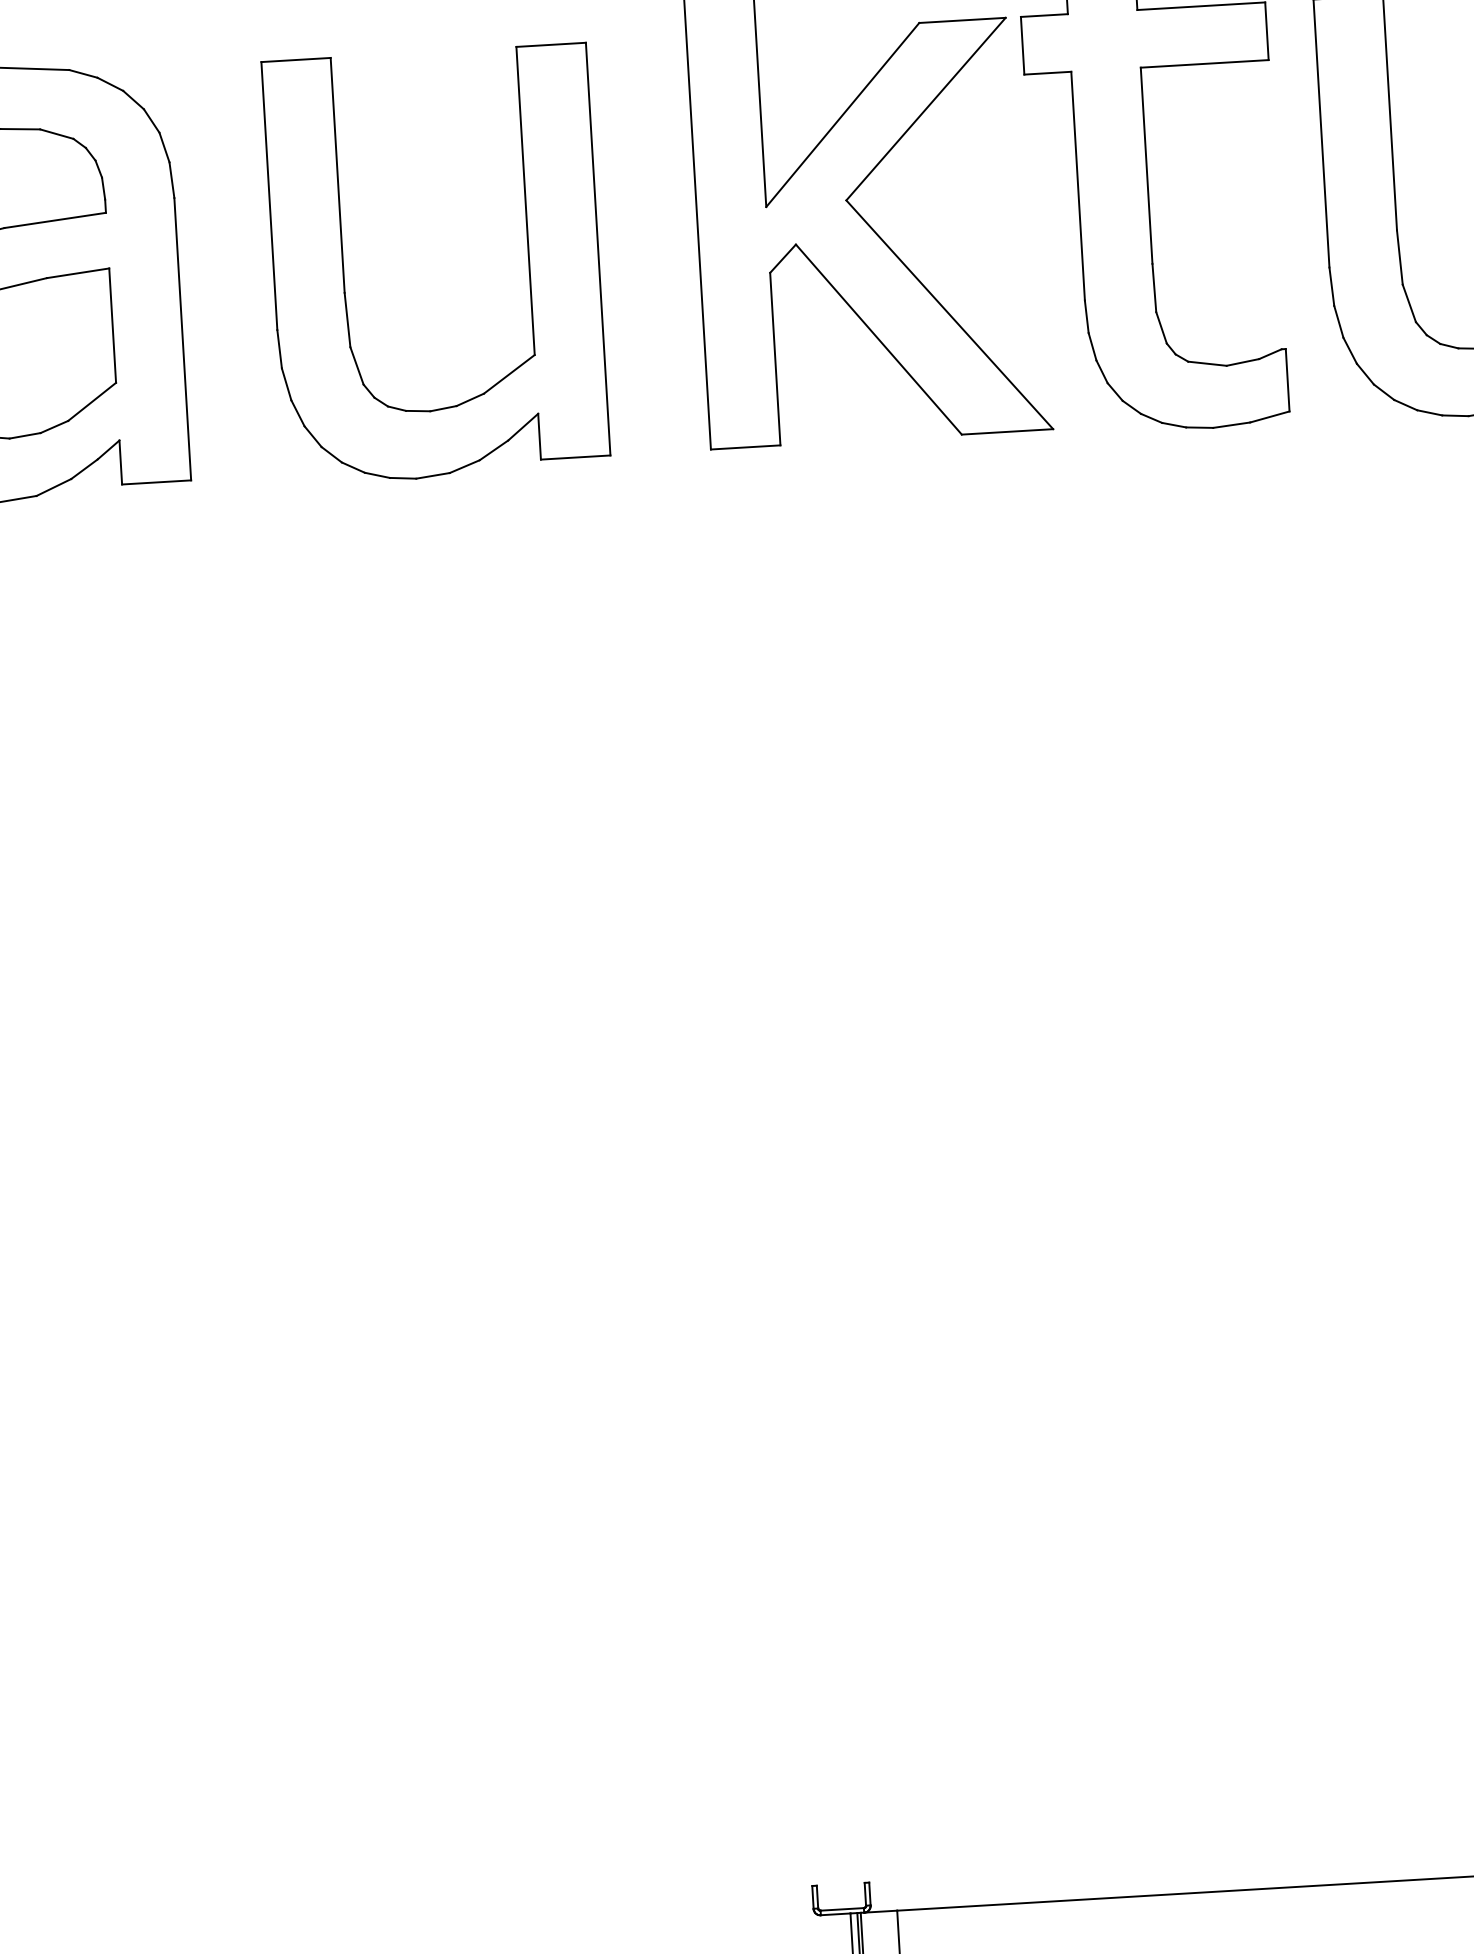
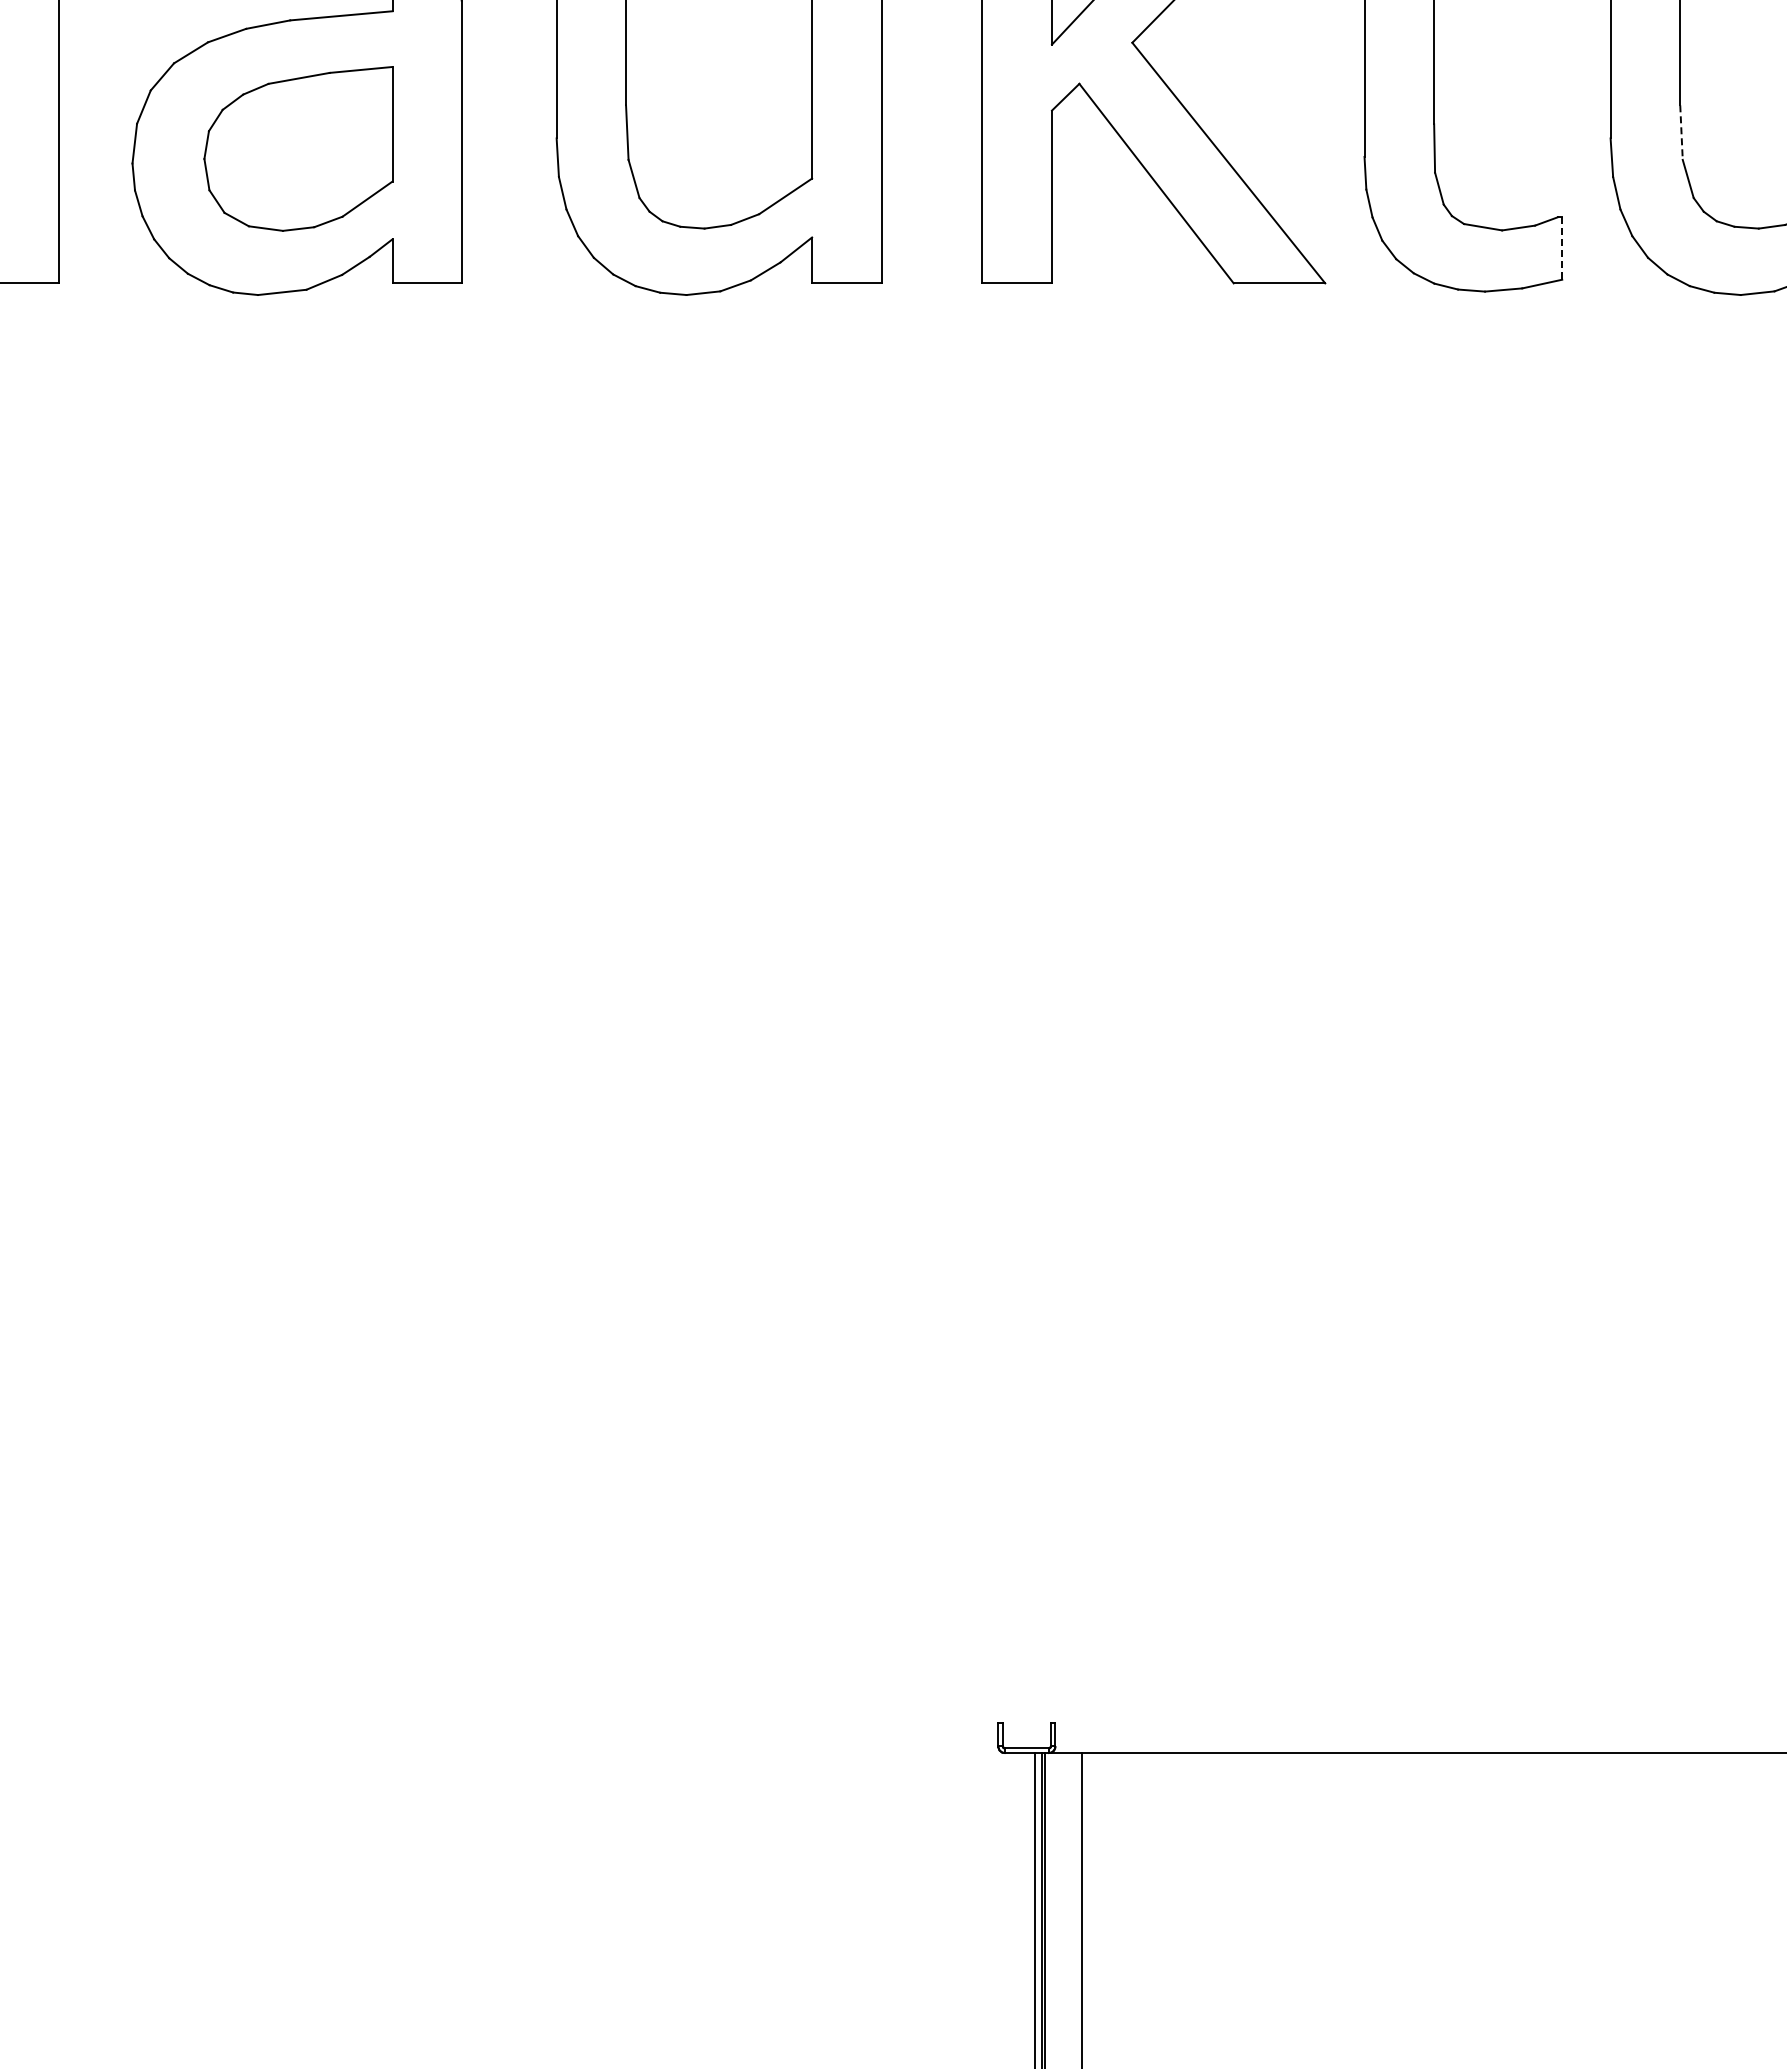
line: (1399, 258) -> (1681, 133), solid -> dashed
line: (1287, 380) -> (1562, 248), solid -> dashed

